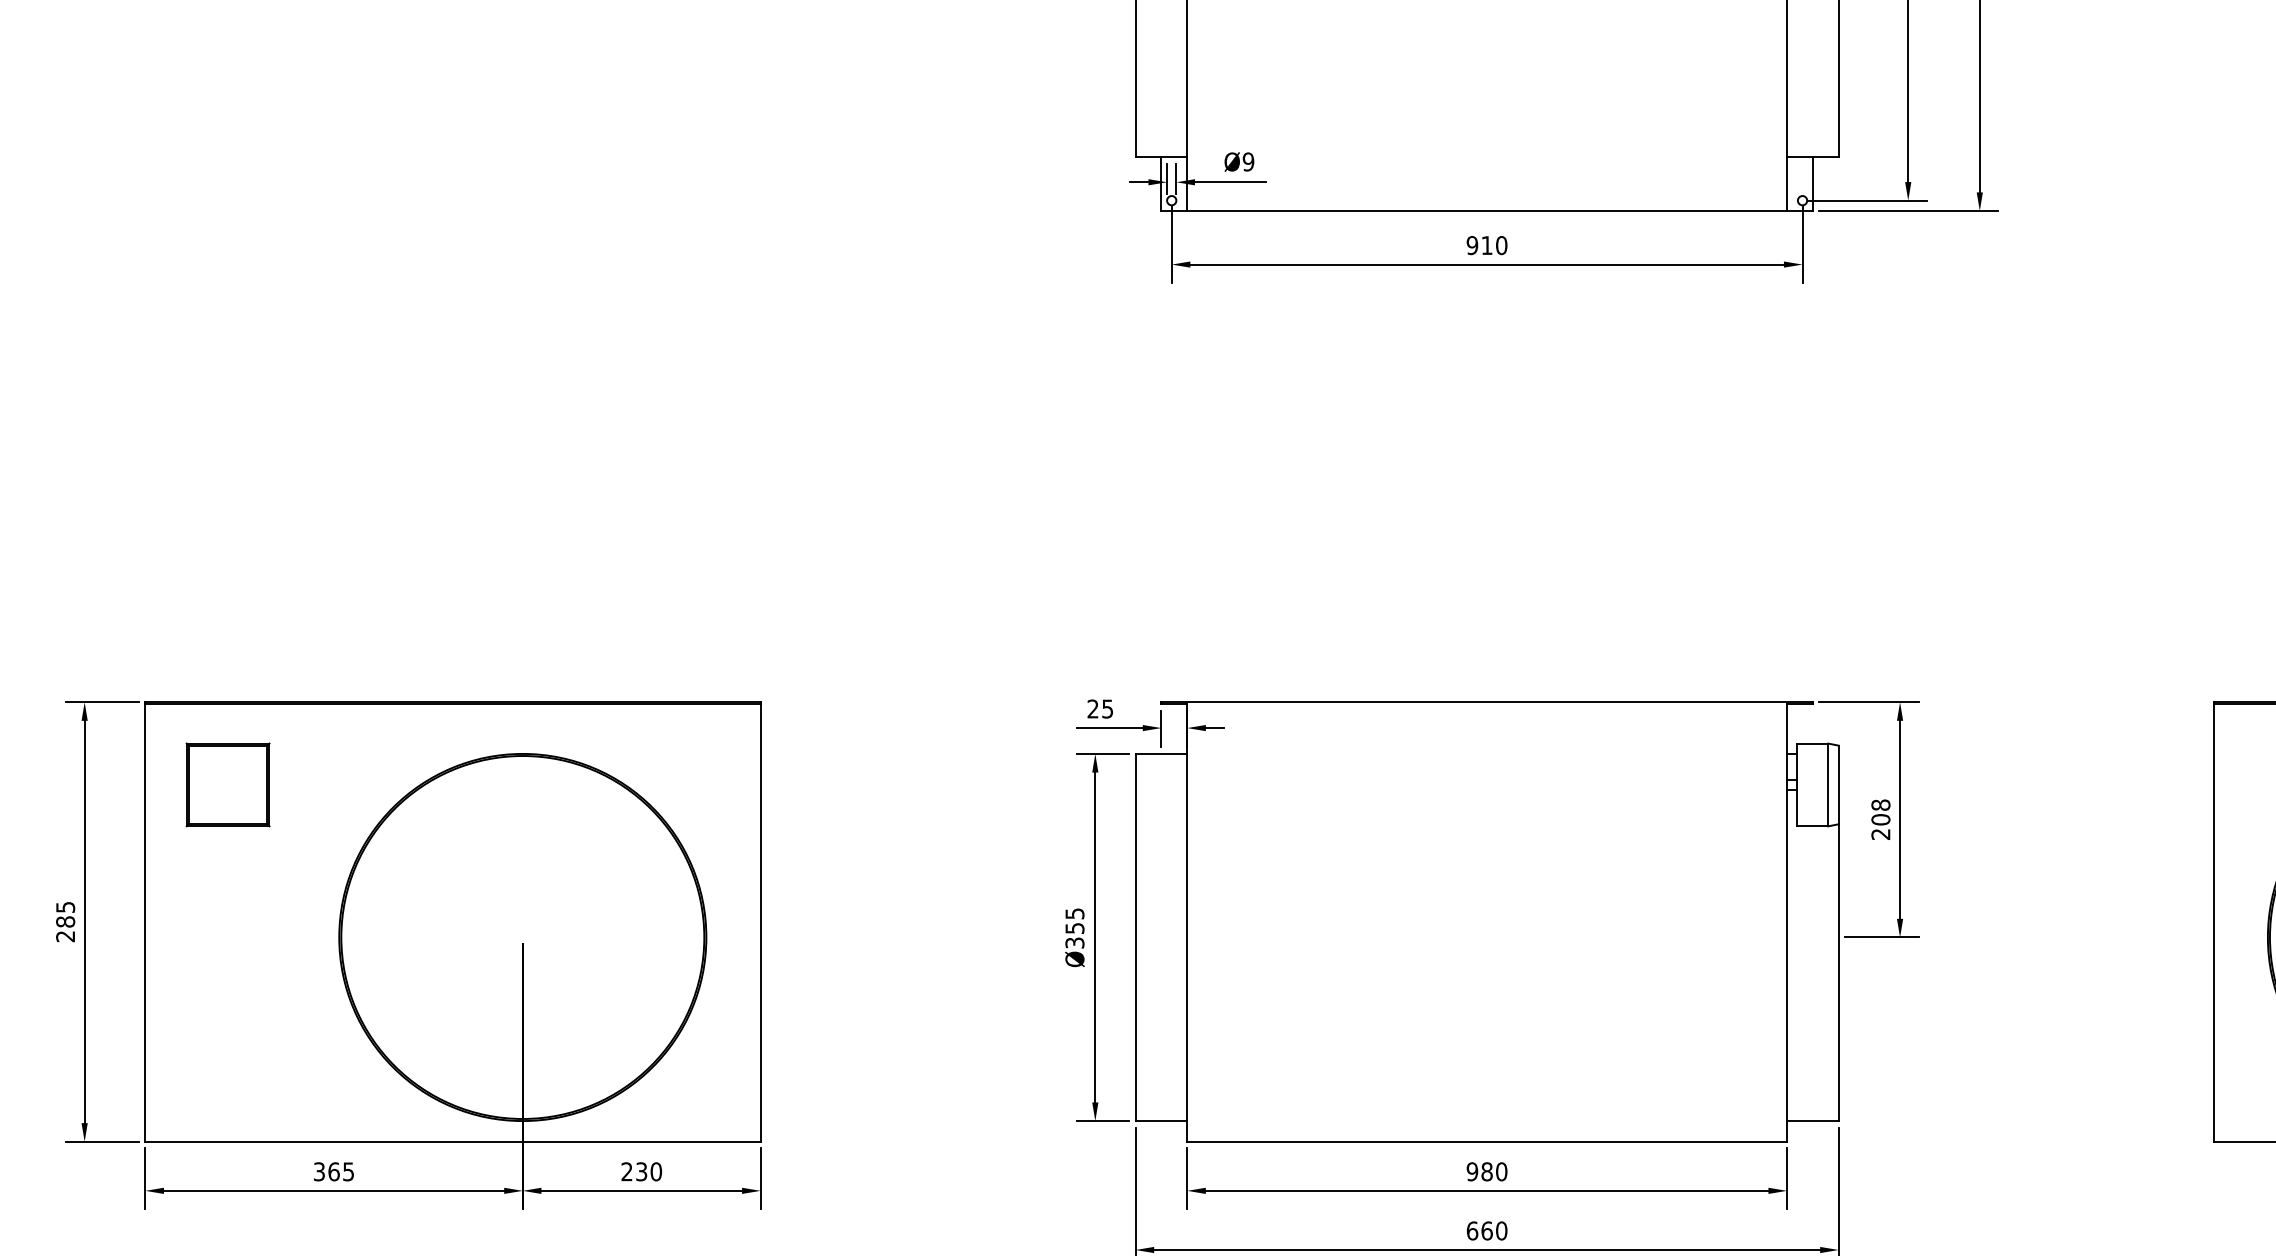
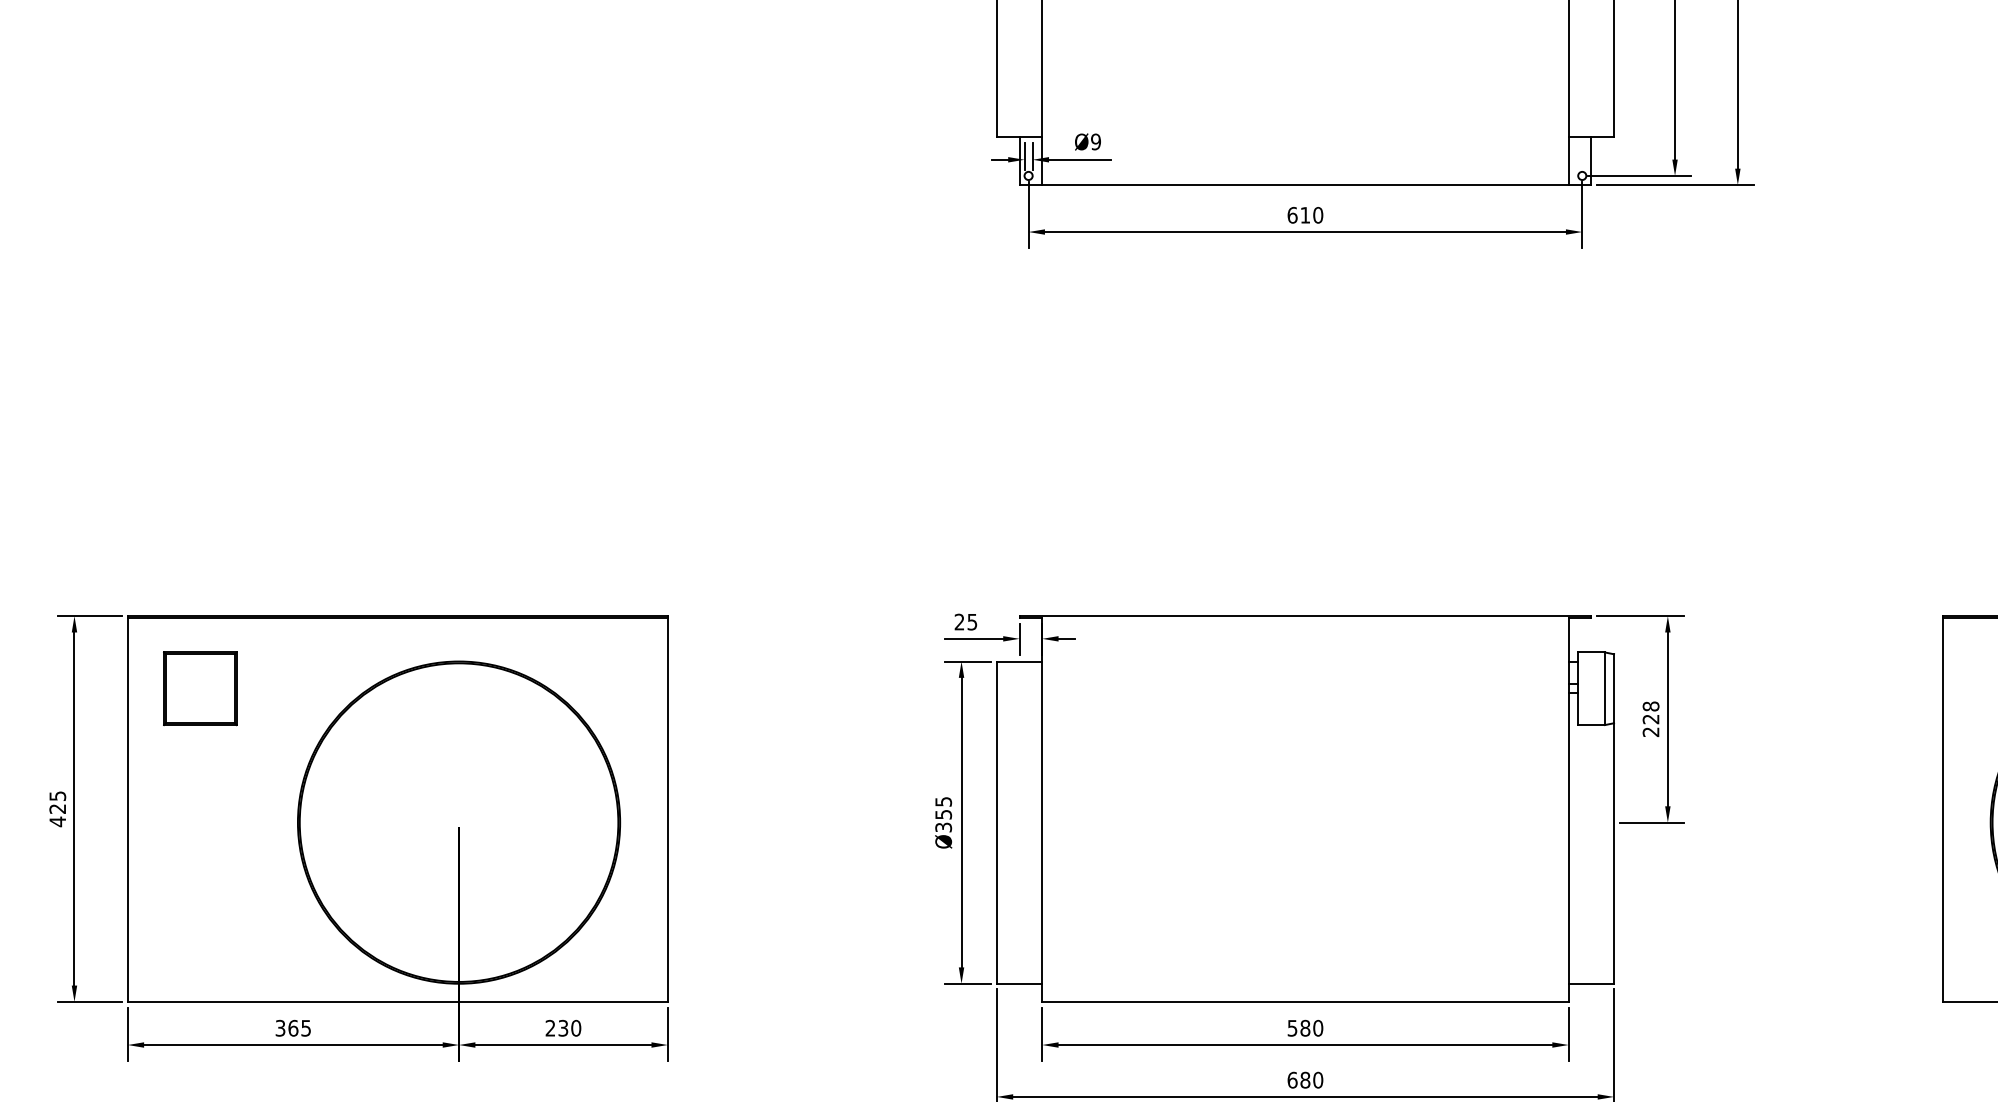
text: (1472, 245) -> (1292, 215), 910 -> 610
text: (1880, 819) -> (1650, 719), 208 -> 228
text: (65, 929) -> (57, 815), 285 -> 425
text: (1472, 1171) -> (1292, 1028), 980 -> 580
text: (1486, 1230) -> (1304, 1079), 660 -> 680

